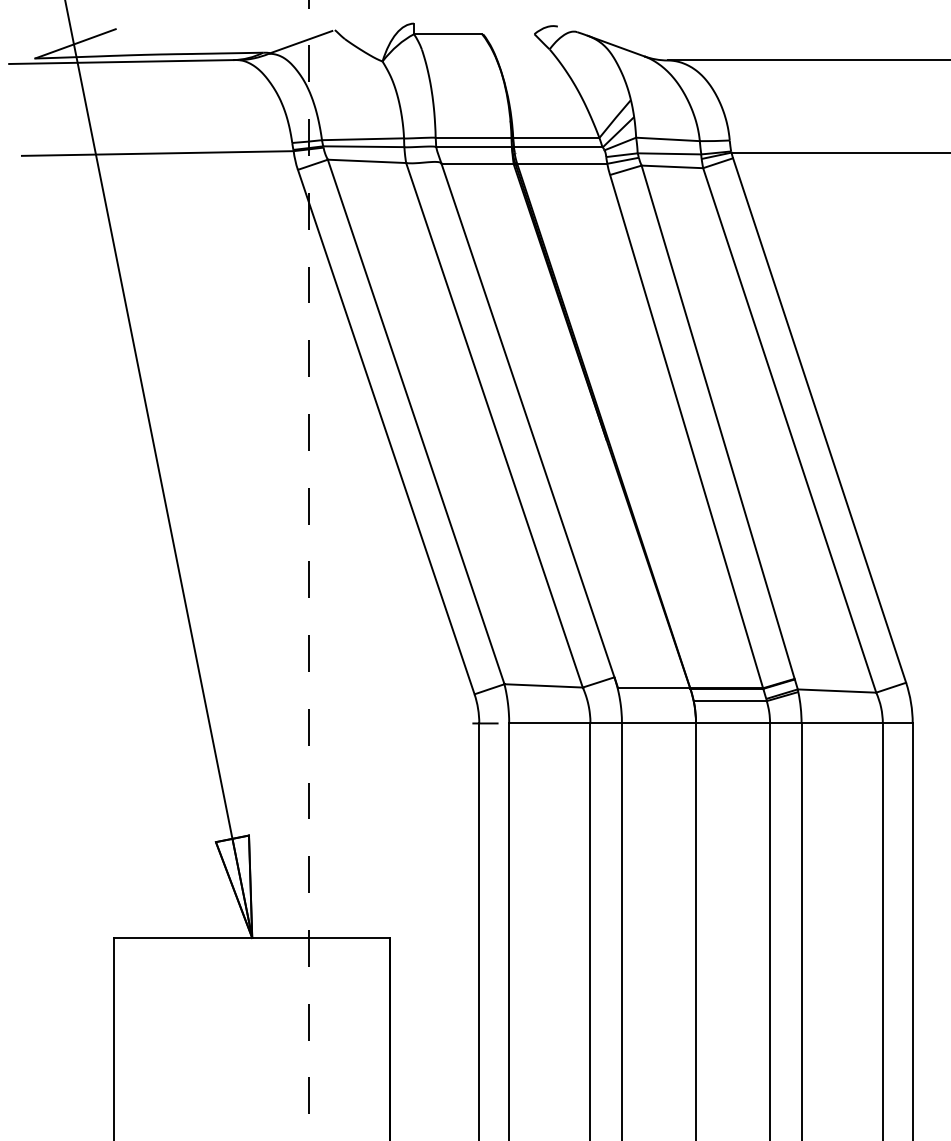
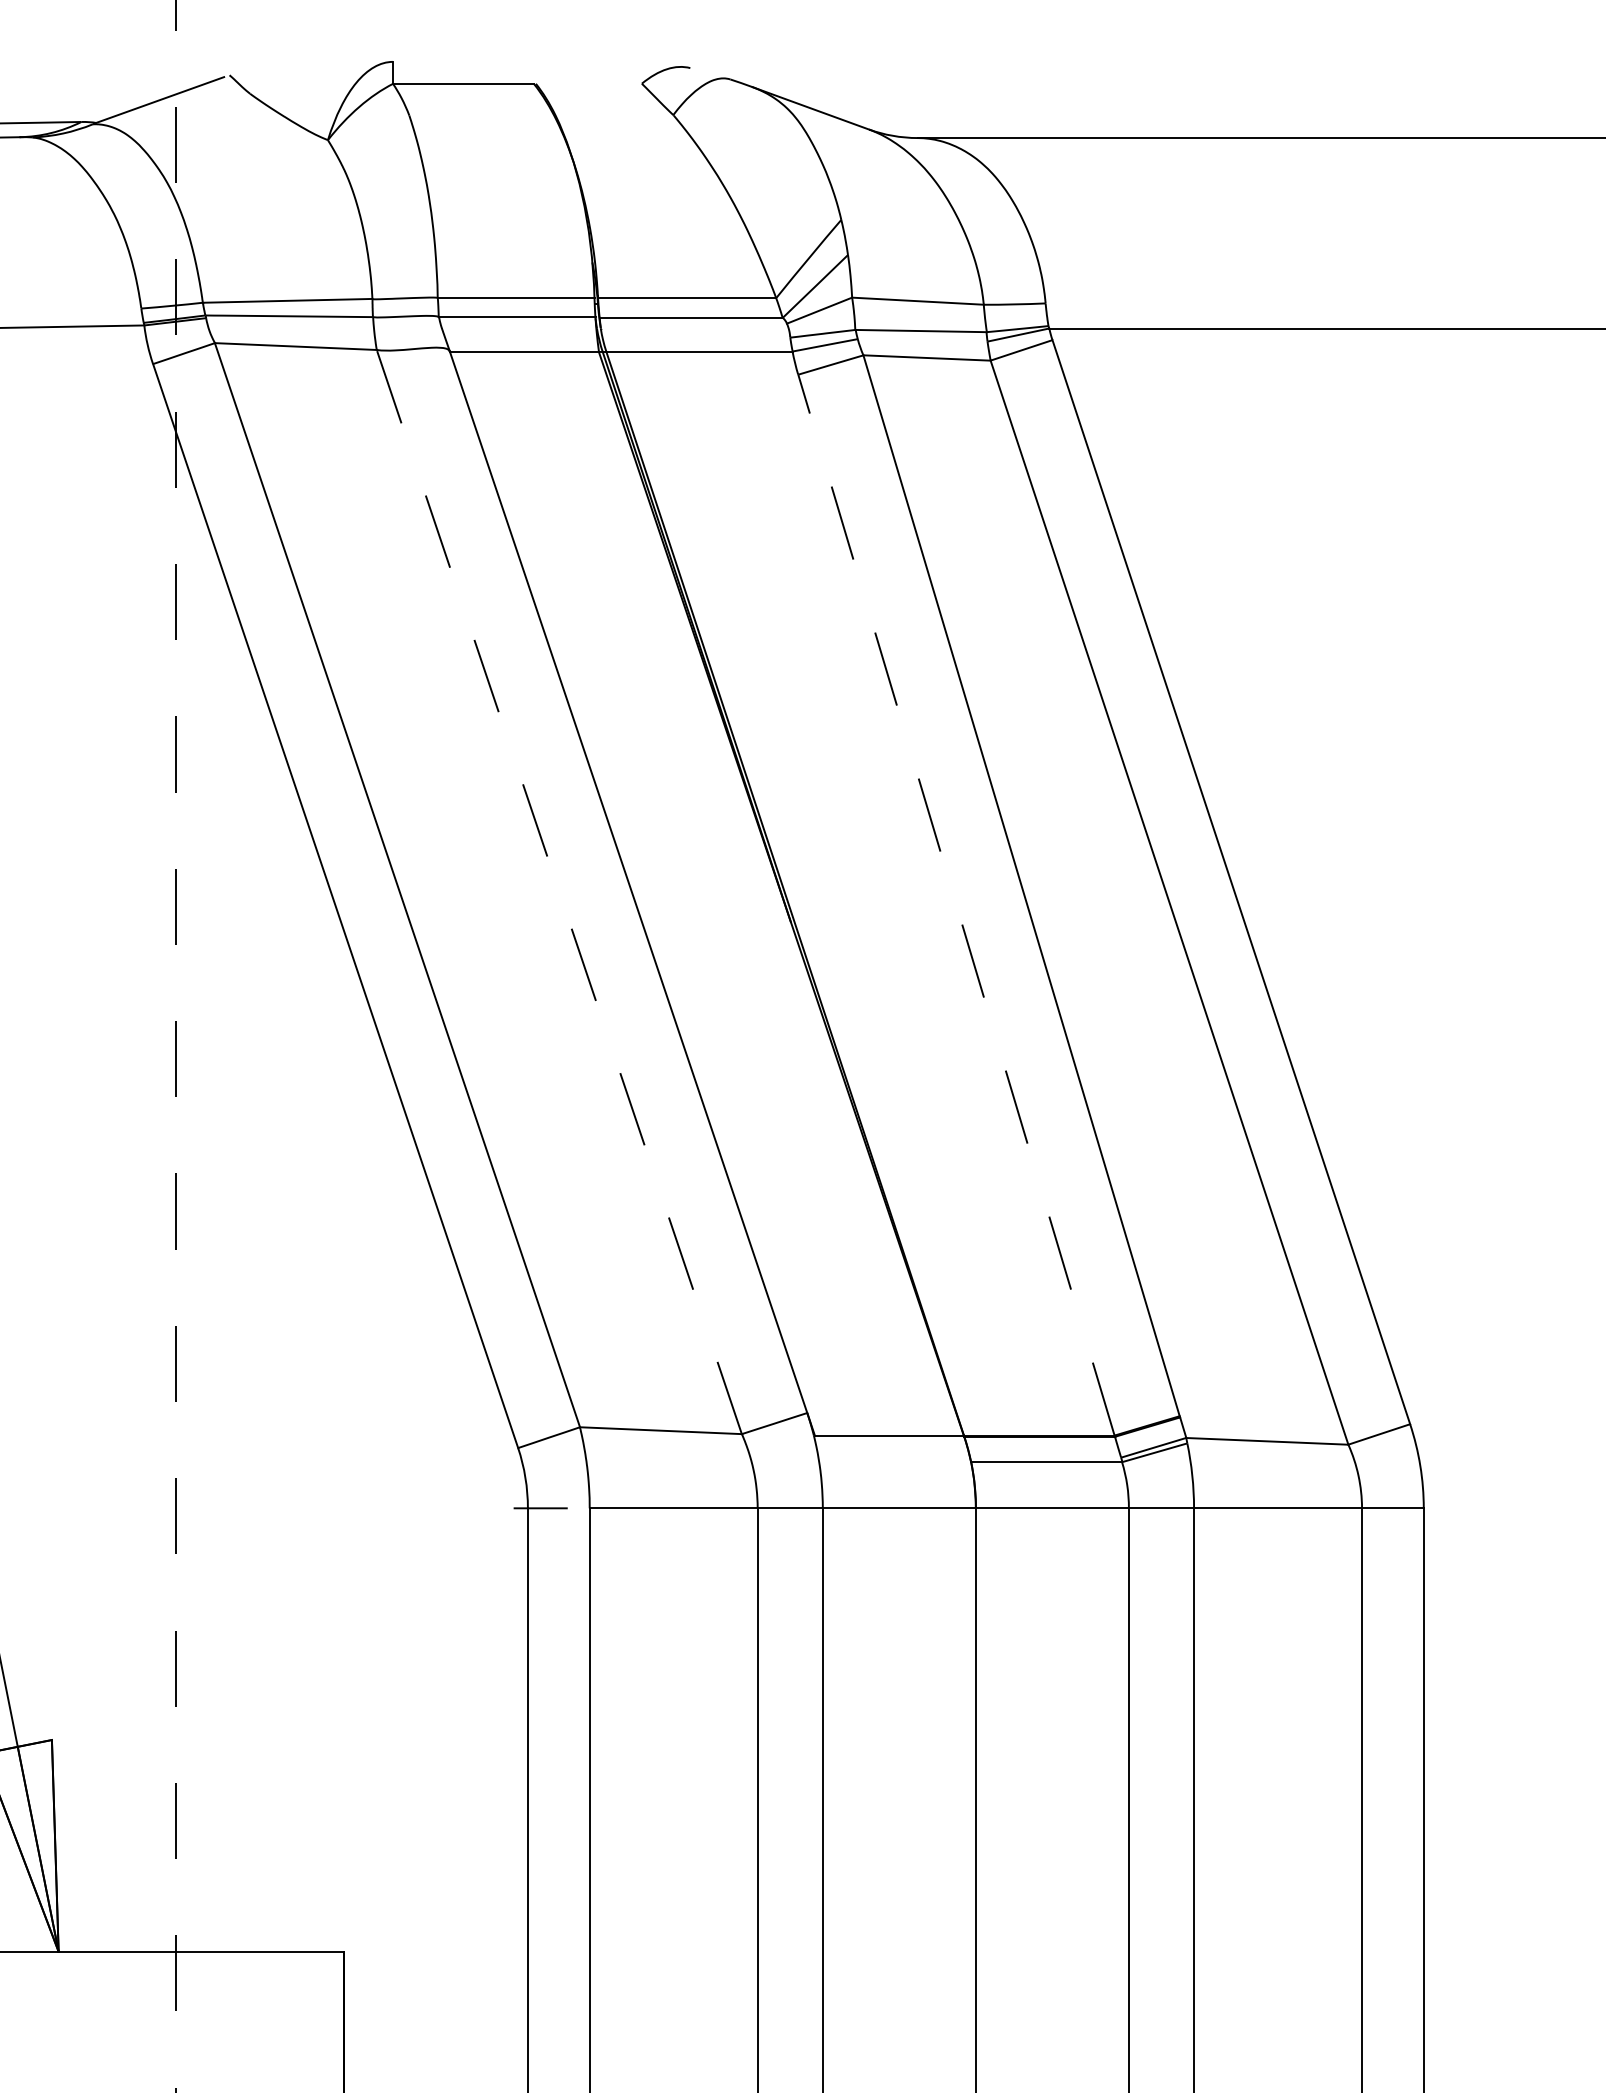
line: (494, 425) -> (559, 892), solid -> dashed
line: (686, 431) -> (956, 904), solid -> dashed

